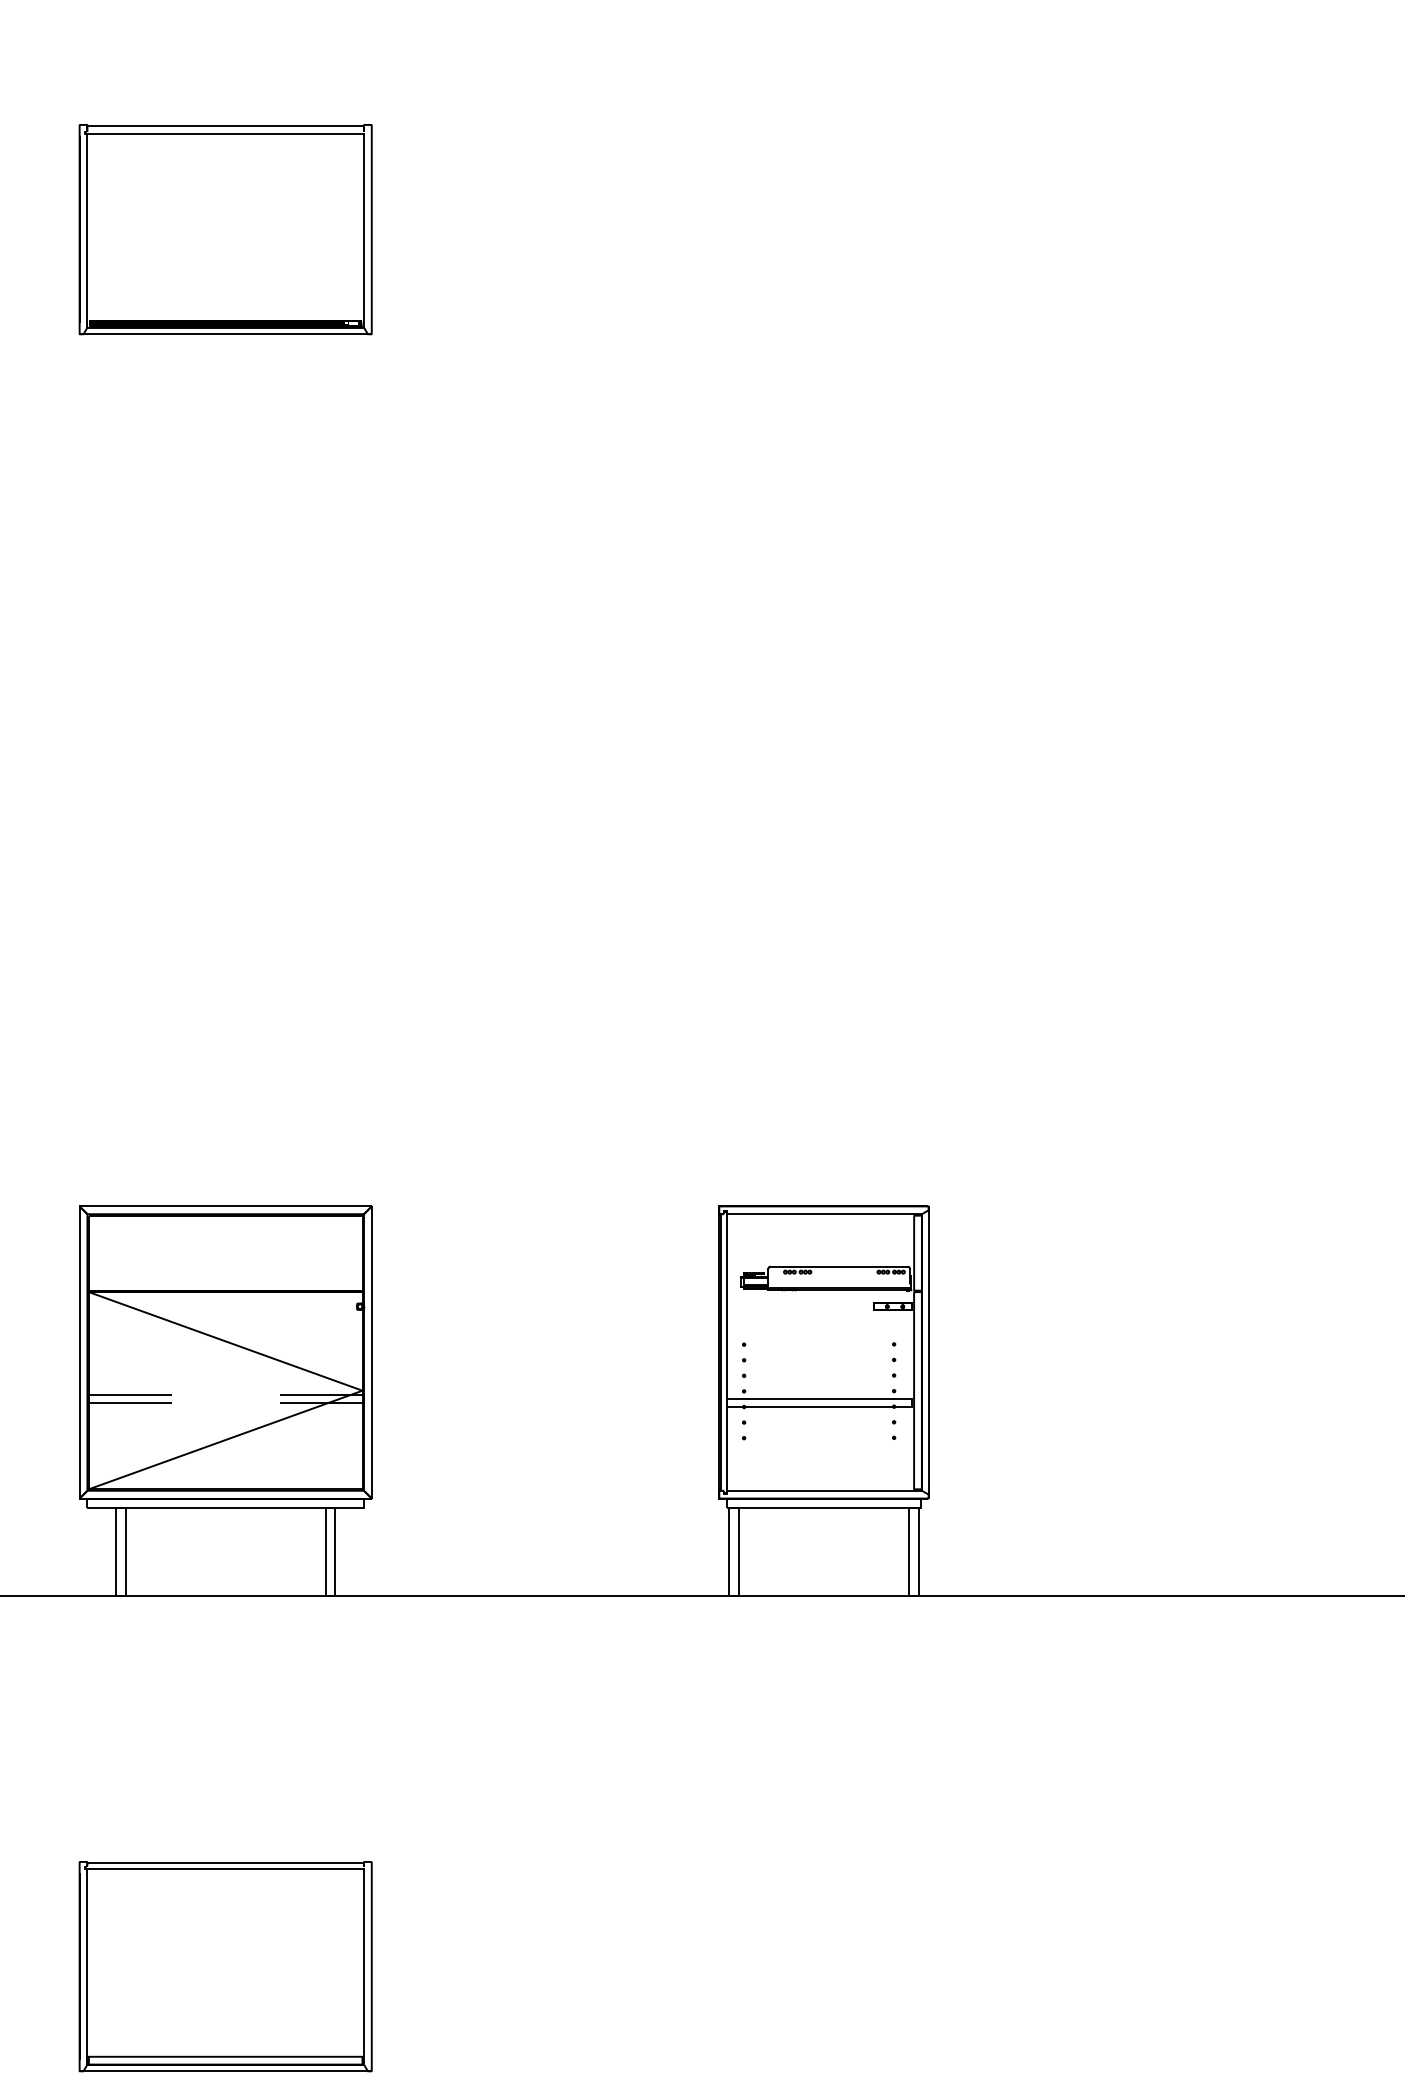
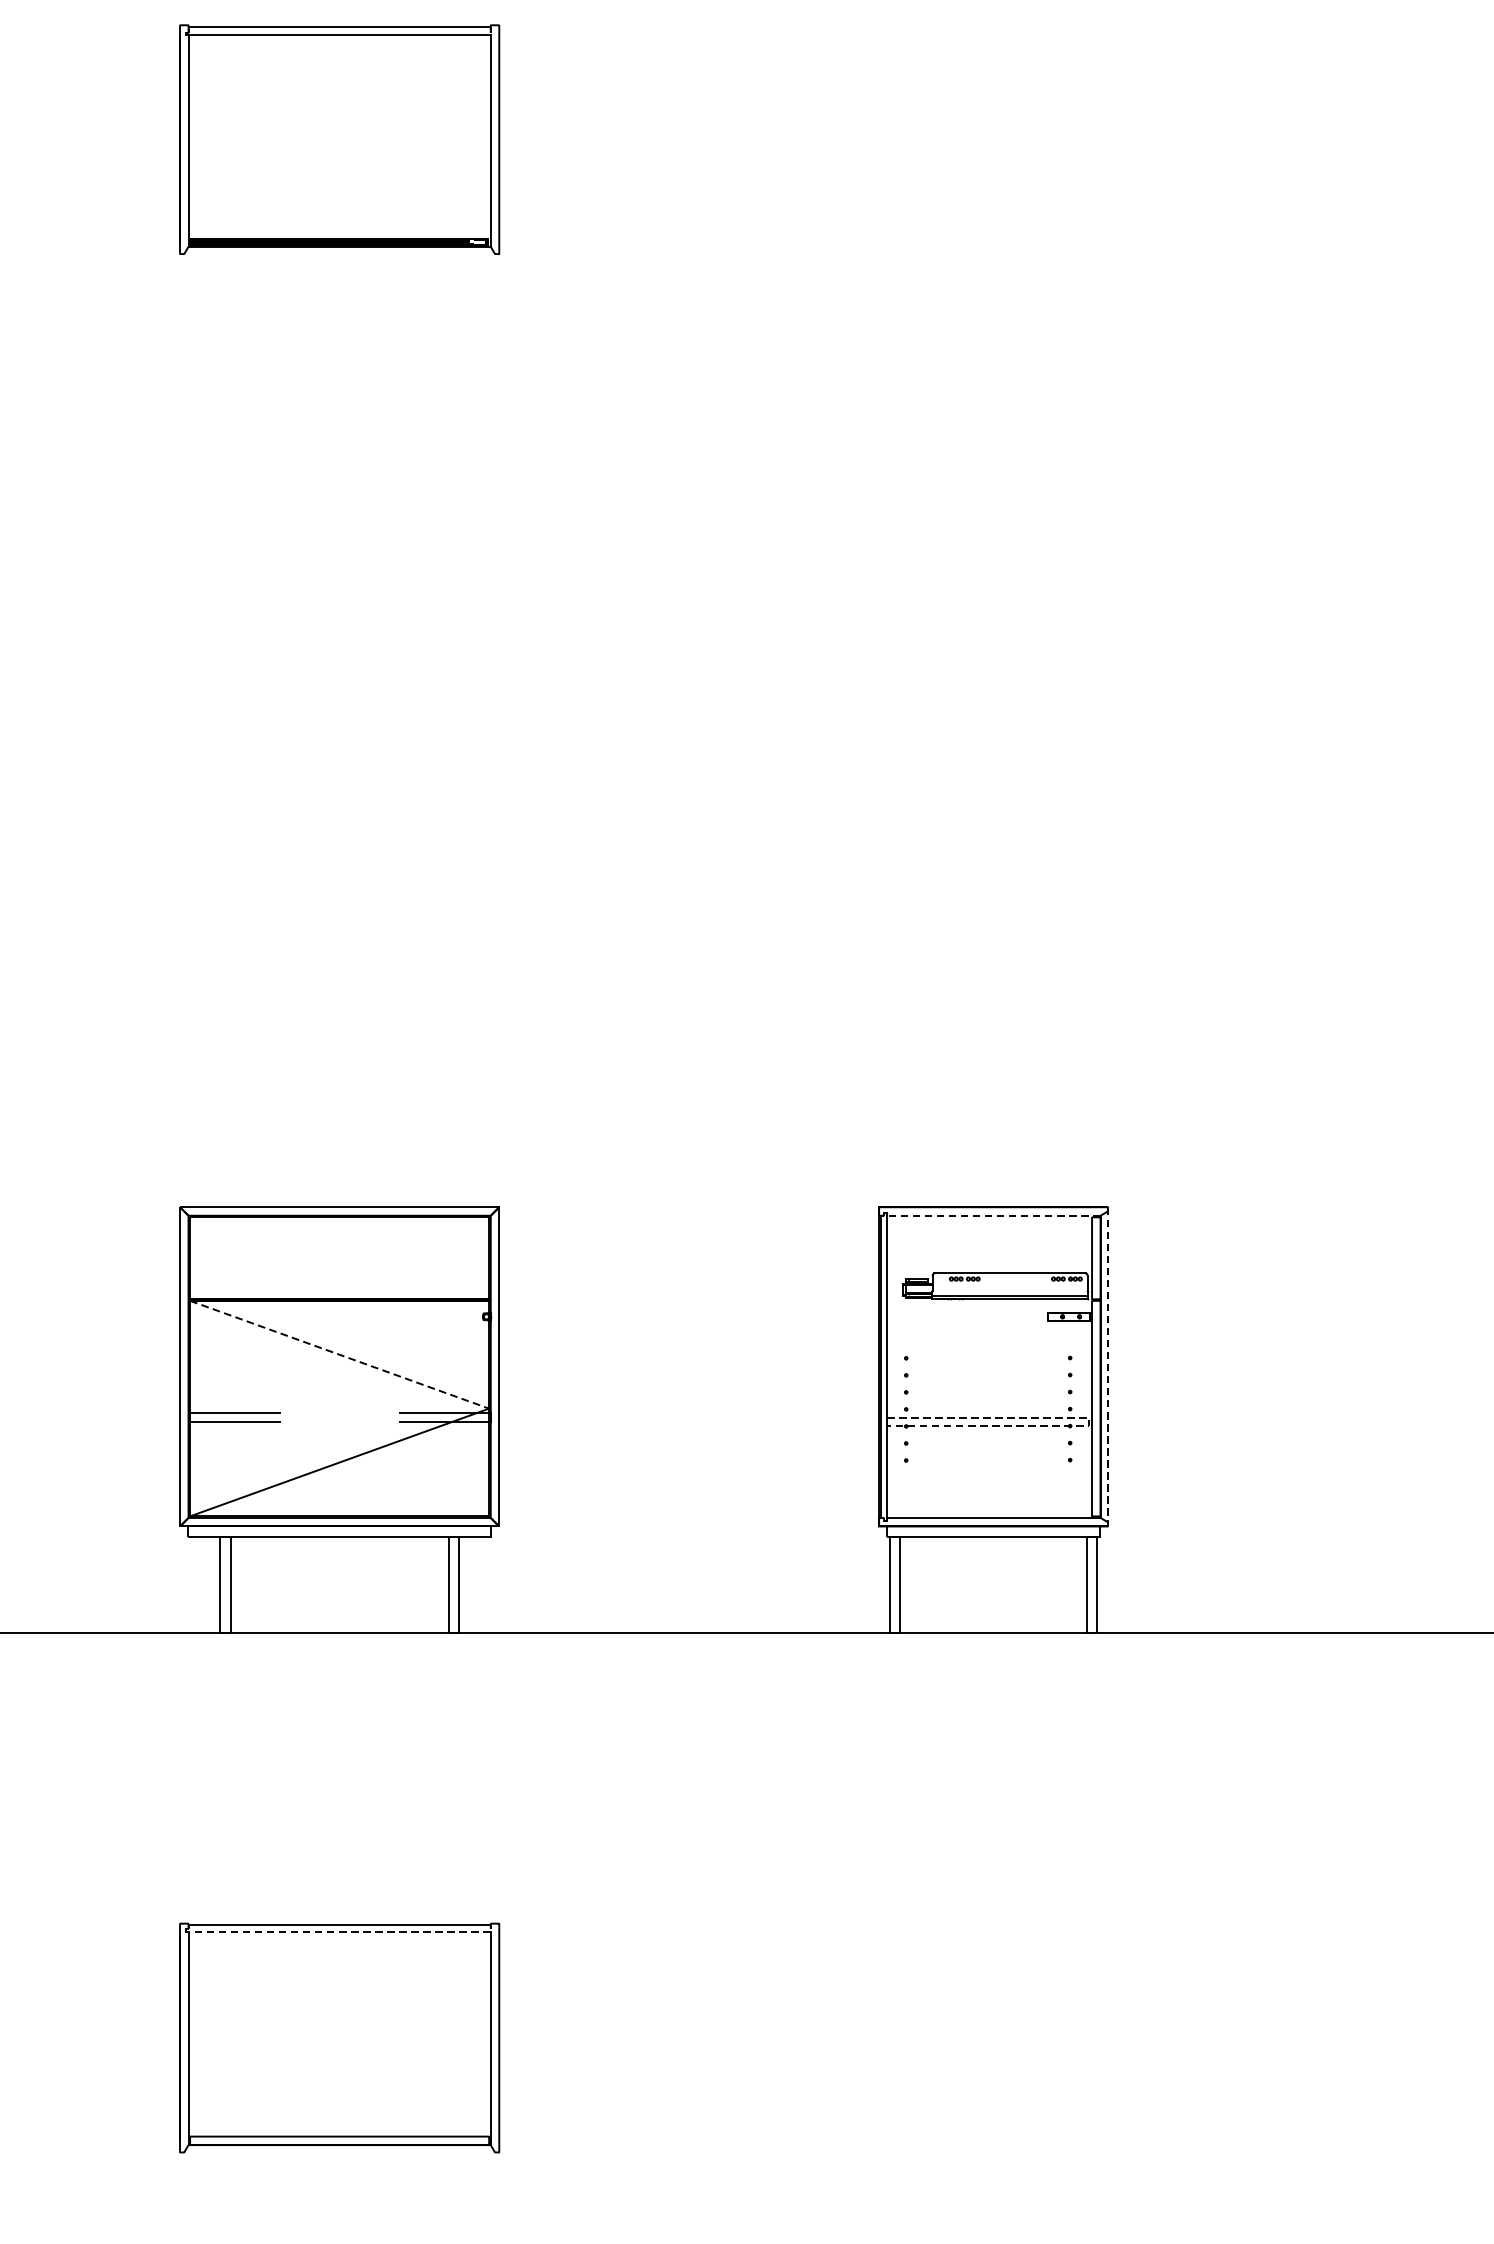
line: (225, 334) -> (339, 254), removed
line: (824, 1214) -> (994, 1216), solid -> dashed
line: (226, 1341) -> (340, 1354), solid -> dashed
line: (928, 1352) -> (1107, 1366), solid -> dashed
line: (911, 1402) -> (1089, 1421), solid -> dashed
line: (225, 1869) -> (339, 1931), solid -> dashed
line: (225, 2071) -> (339, 2152), removed

